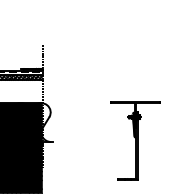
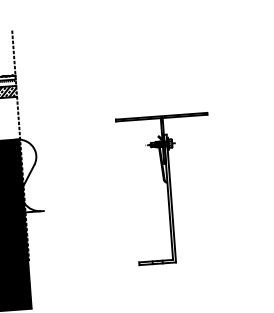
part: (135, 140) -> (166, 187), moved

